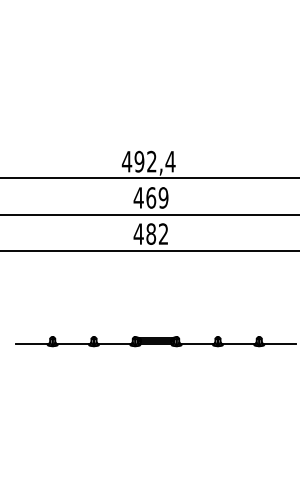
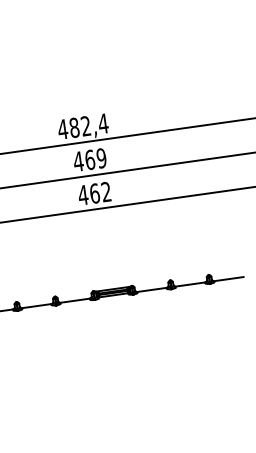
text: (139, 161) -> (74, 127), 492,4 -> 482,4
text: (151, 233) -> (95, 193), 482 -> 462

